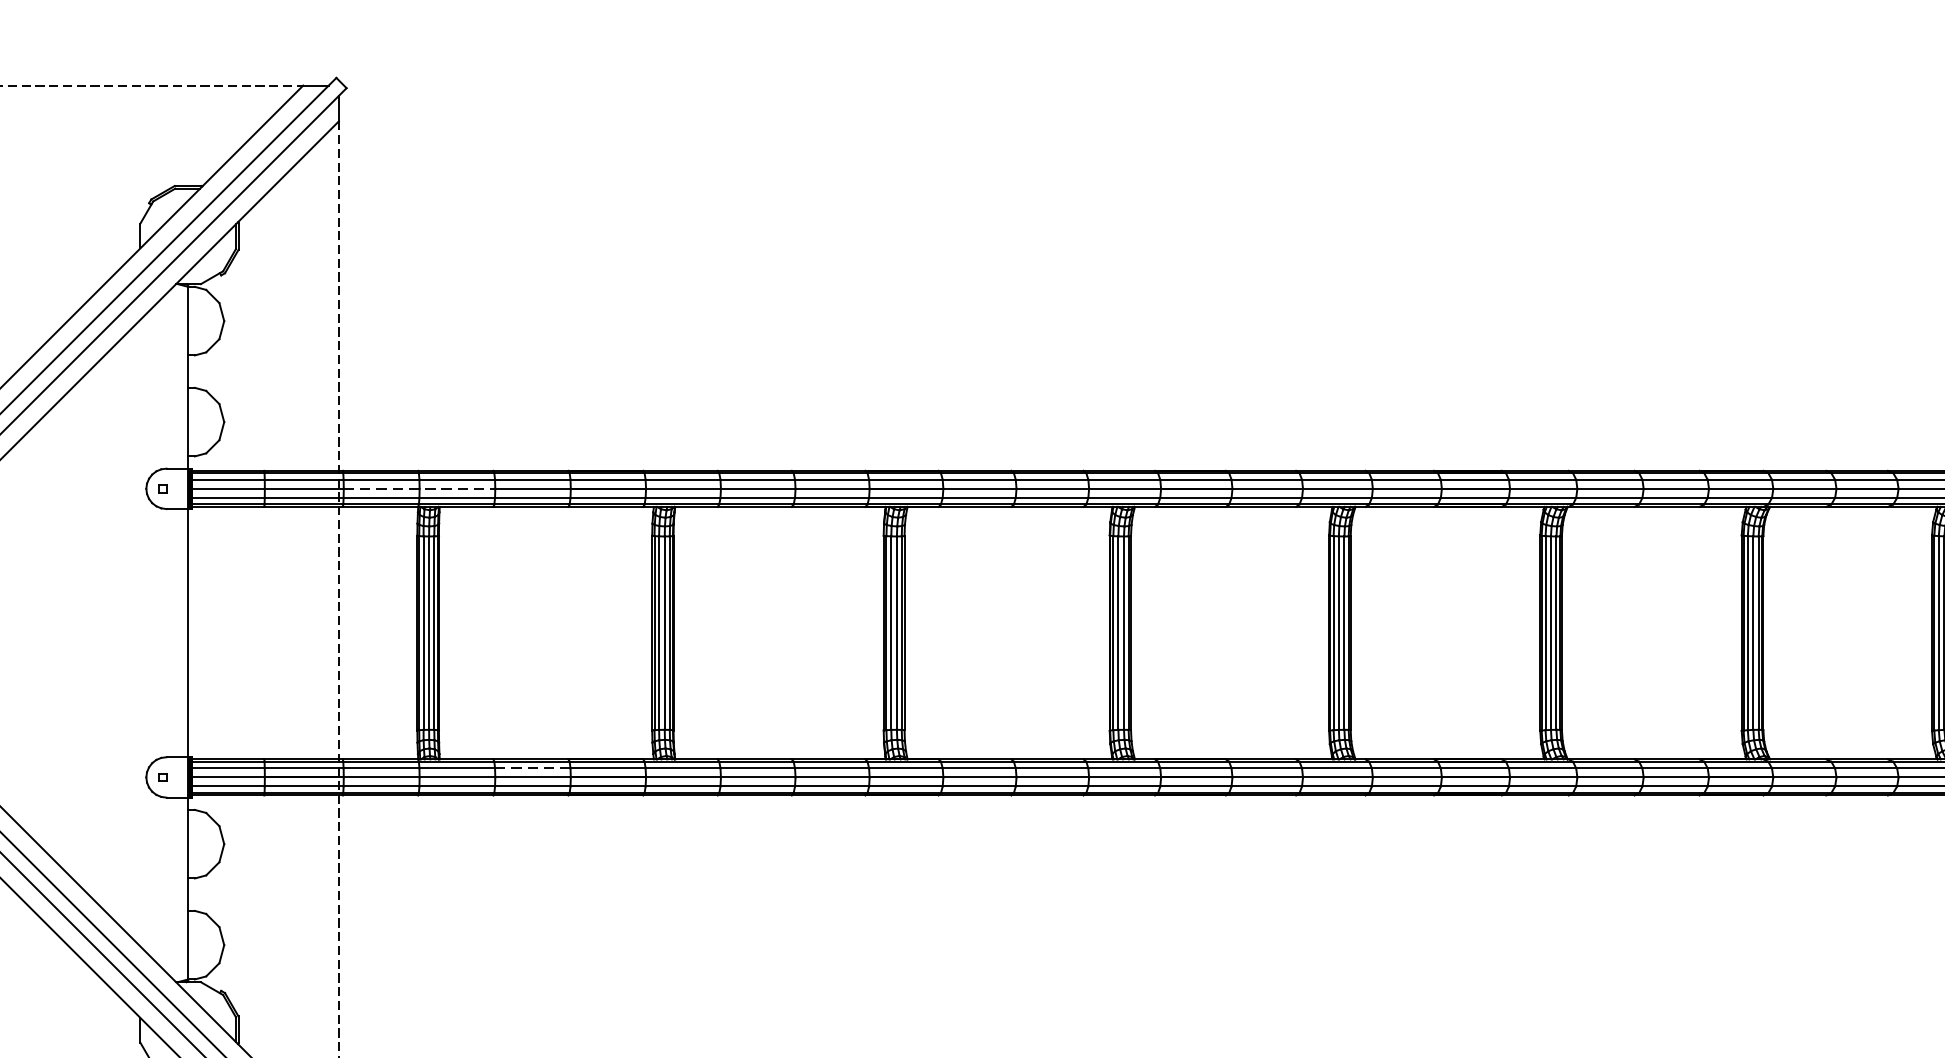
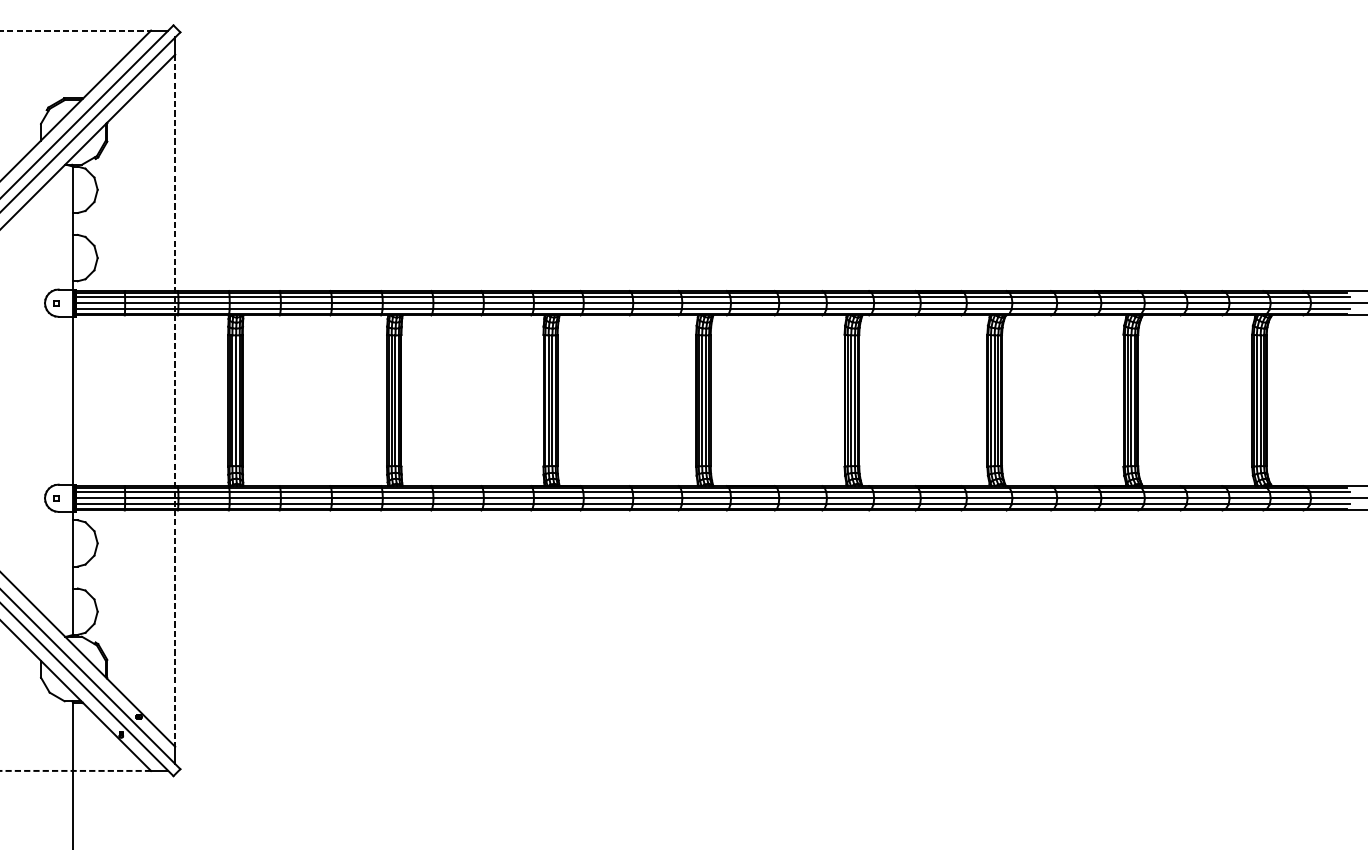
line: (420, 489) -> (230, 303), dashed -> solid
line: (533, 768) -> (306, 492), dashed -> solid

